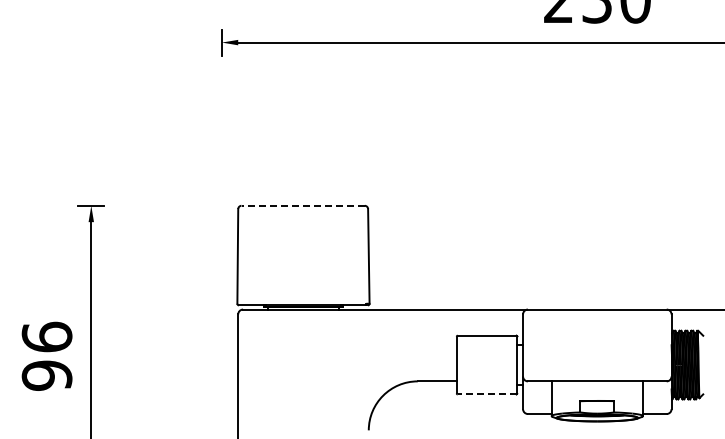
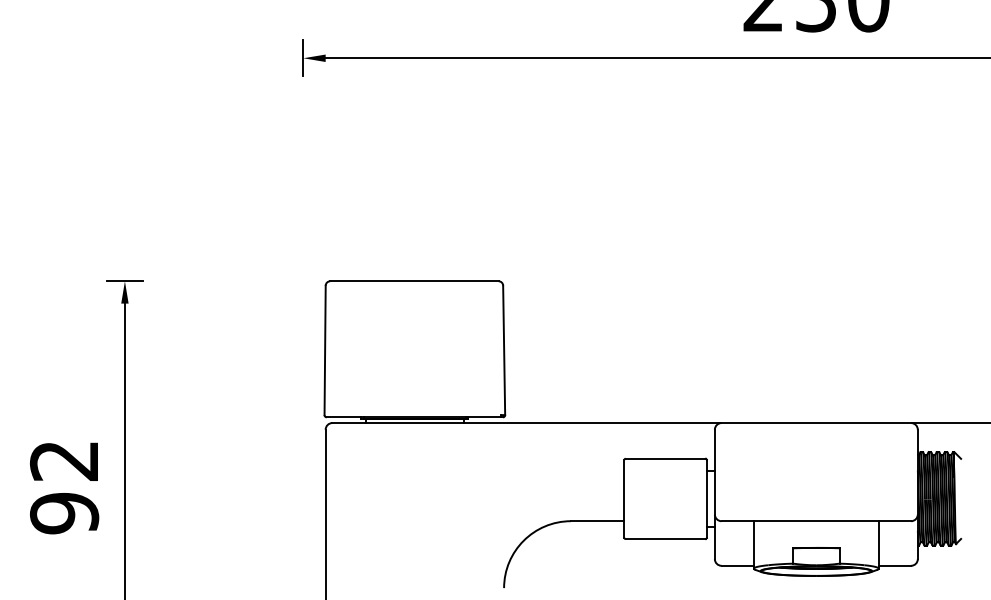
line: (303, 205) -> (414, 280), dashed -> solid
text: (46, 336) -> (63, 459), 96 -> 92
line: (486, 394) -> (664, 539), dashed -> solid

